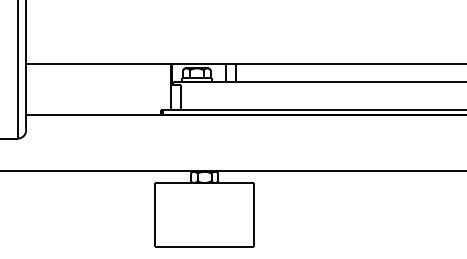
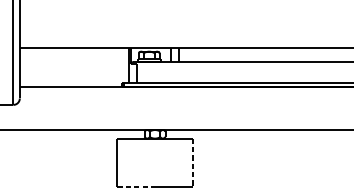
line: (254, 214) -> (192, 162), solid -> dashed
line: (179, 246) -> (136, 186), solid -> dashed

